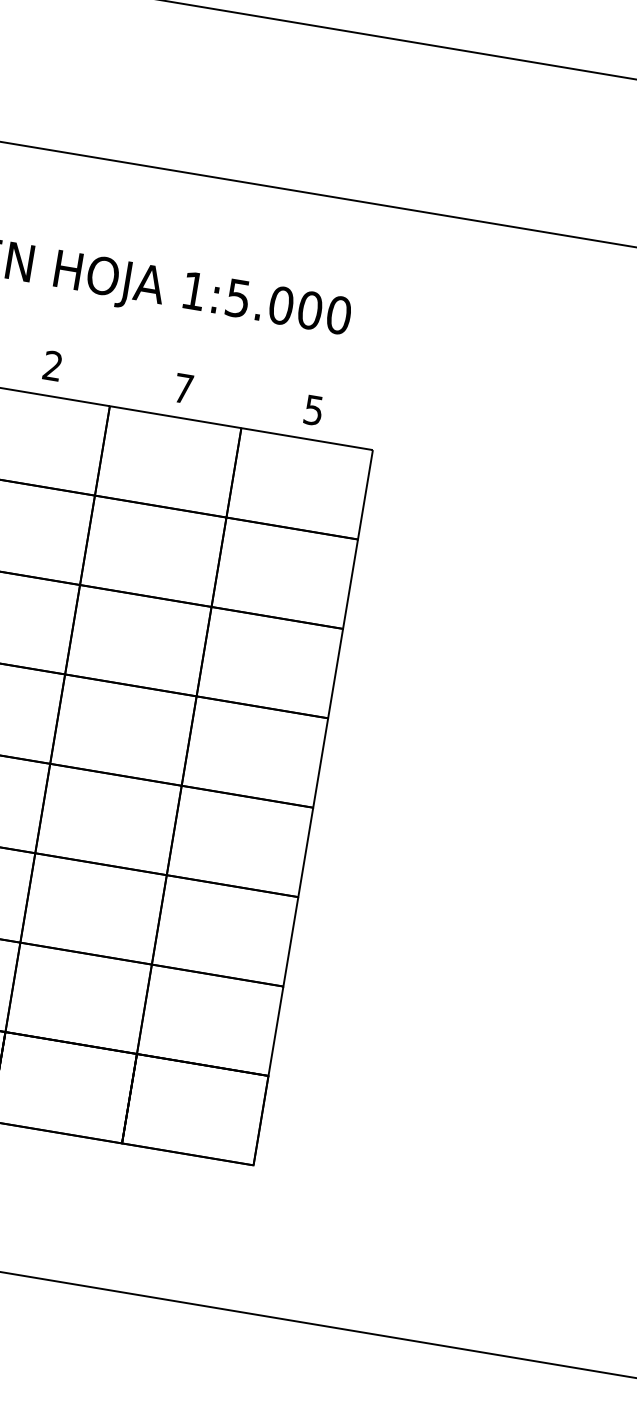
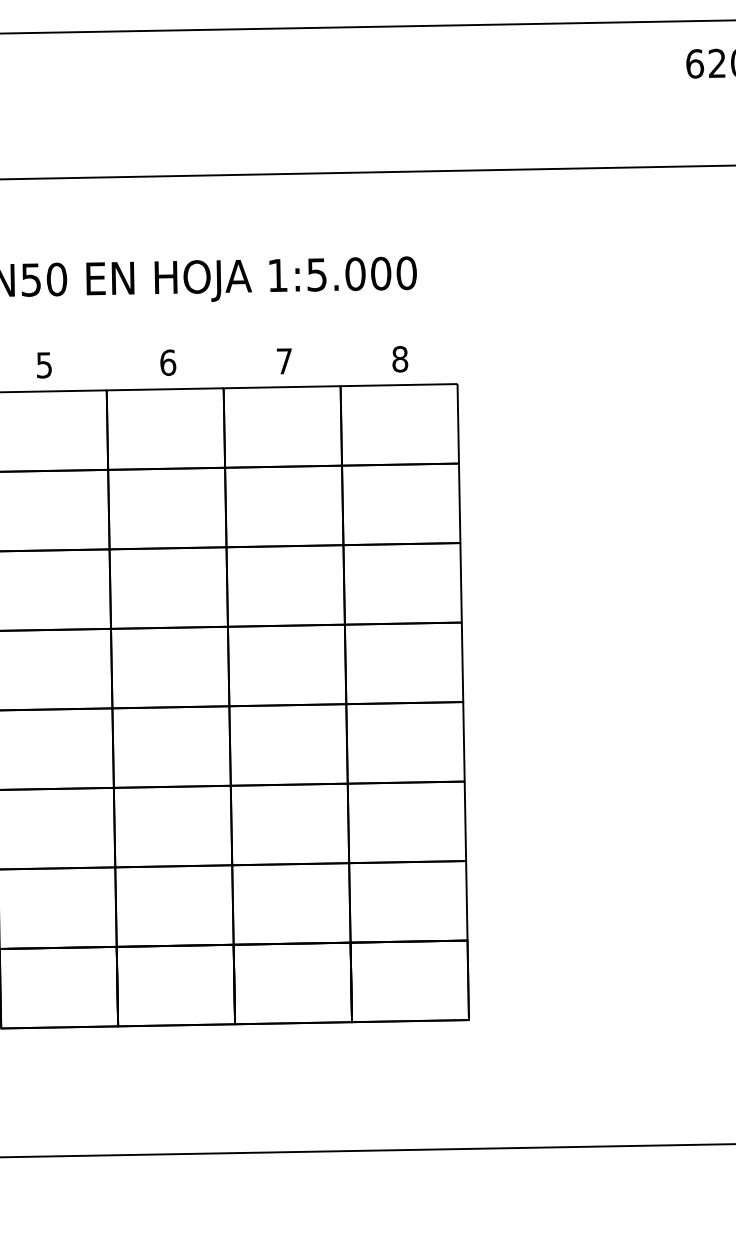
text: (53, 365) -> (168, 362), 2 -> 6
text: (314, 410) -> (400, 359), 5 -> 8

